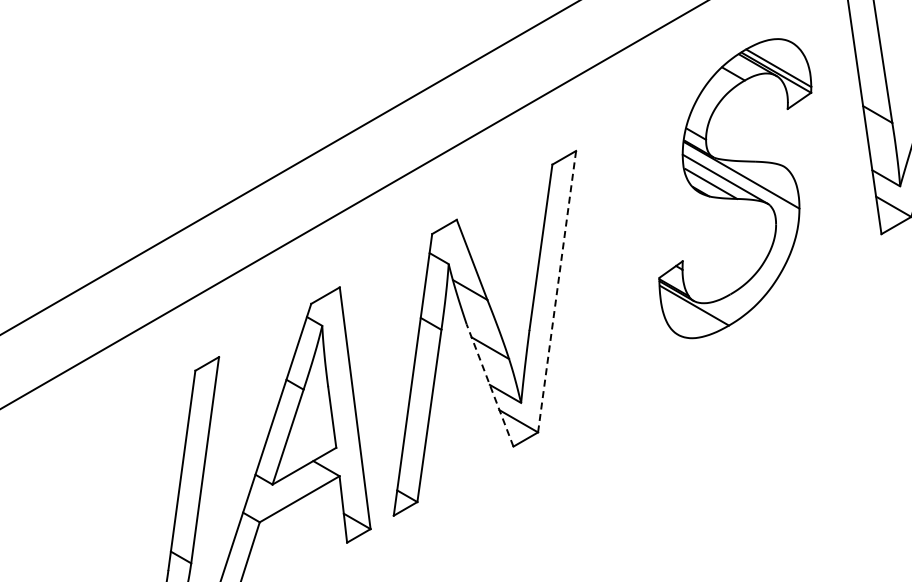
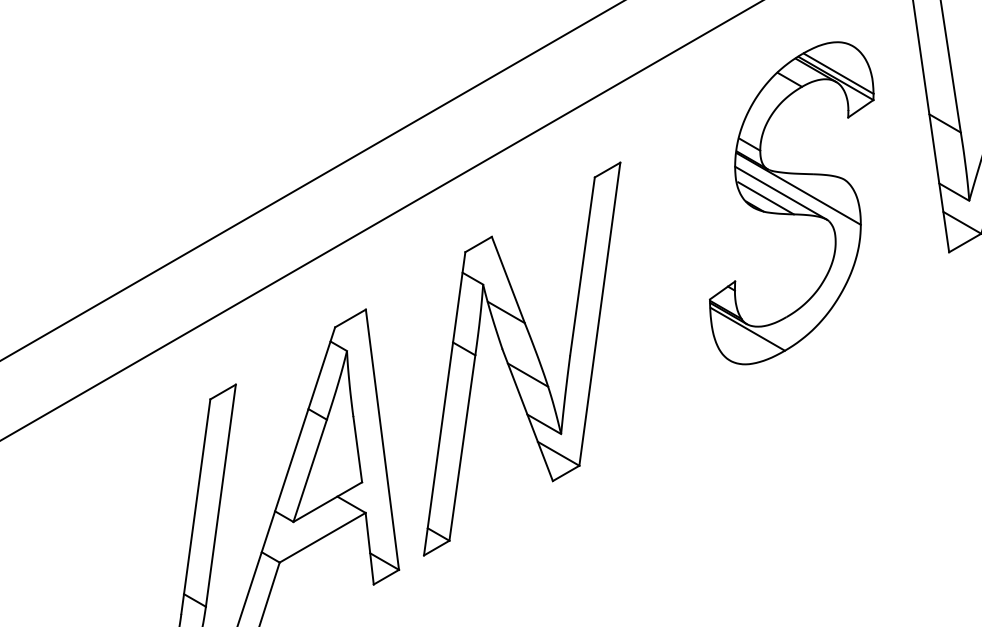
line: (557, 291) -> (600, 314), dashed -> solid
line: (489, 385) -> (527, 415), dashed -> solid

